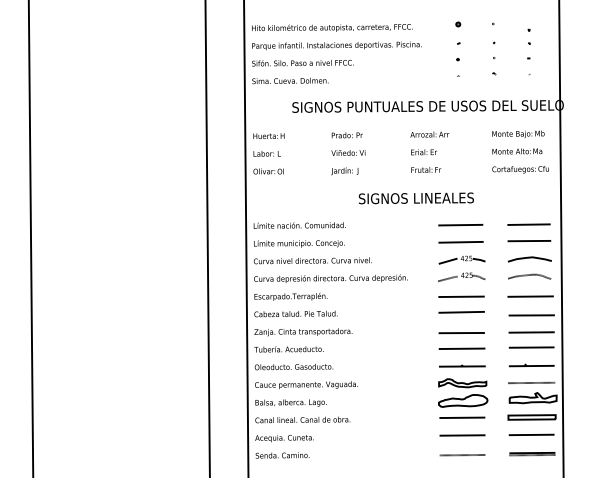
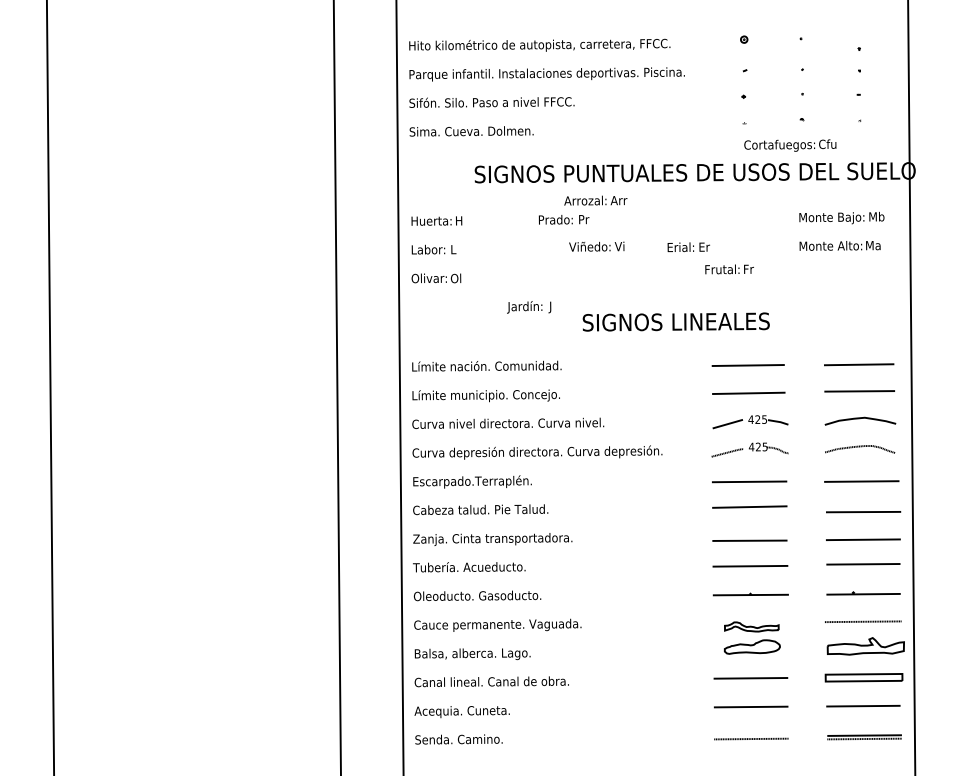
text: (429, 134) -> (595, 200), moved
text: (348, 152) -> (596, 245), moved
text: (426, 169) -> (729, 268), moved
text: (520, 169) -> (790, 145), moved
text: (344, 171) -> (528, 307), moved
part: (463, 392) -> (752, 637), size x0.7

